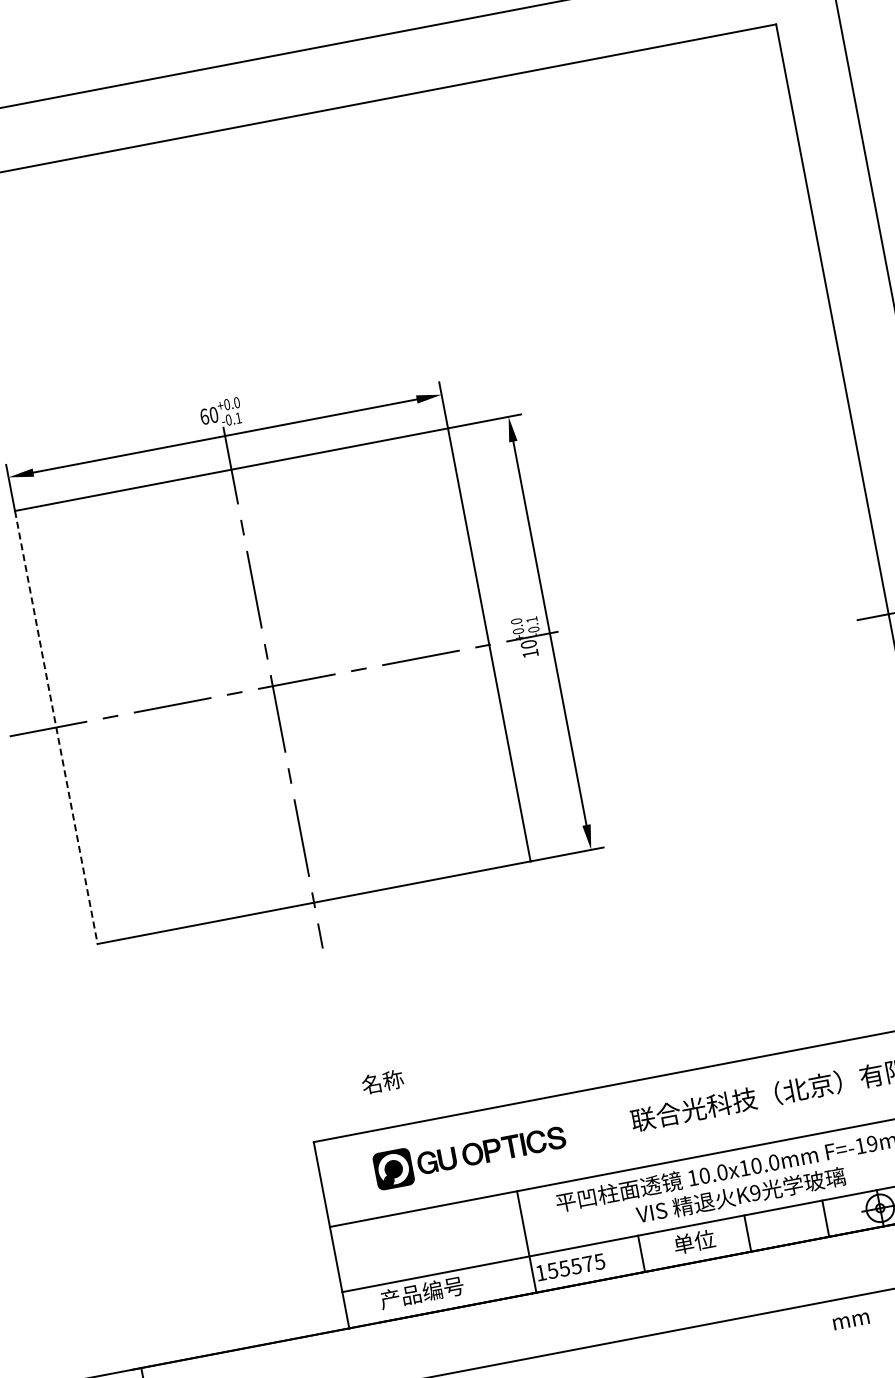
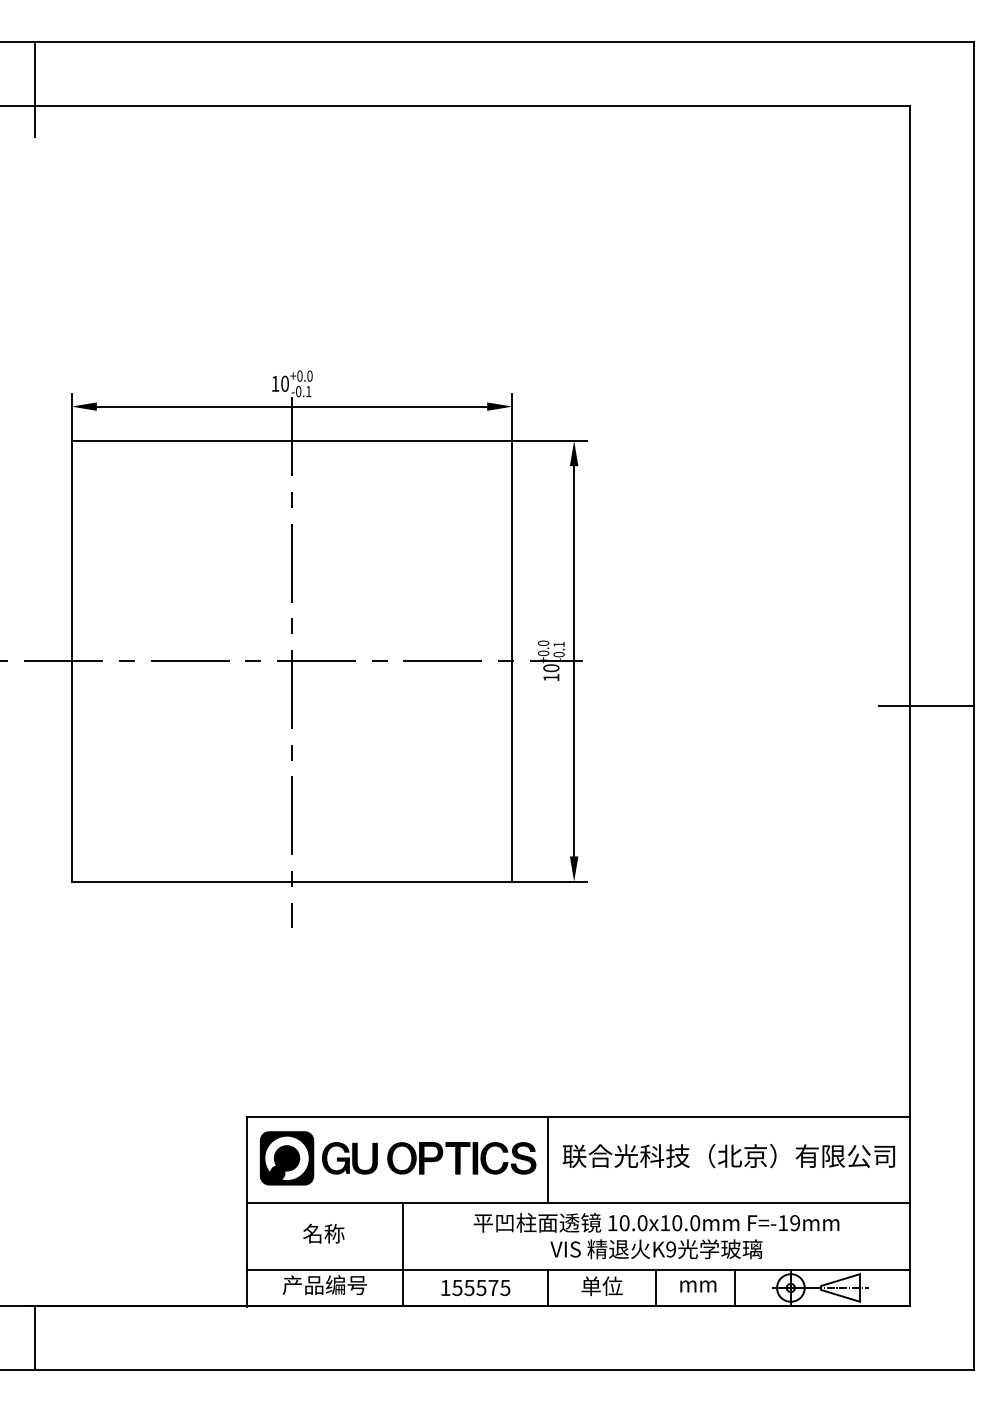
text: (204, 416) -> (275, 383), 60 -> 10
line: (56, 727) -> (71, 661), dashed -> solid
text: (382, 1081) -> (323, 1233), moved
line: (617, 1127) -> (547, 1159), added
part: (469, 1154) -> (397, 1158), size x1.43
line: (526, 1241) -> (403, 1254), moved
text: (851, 1321) -> (698, 1286), moved

